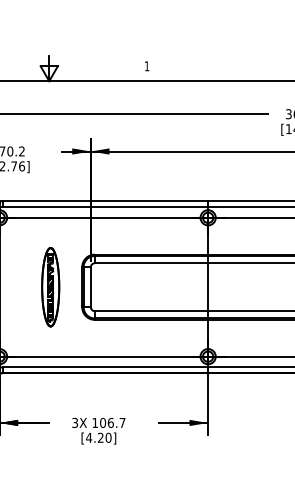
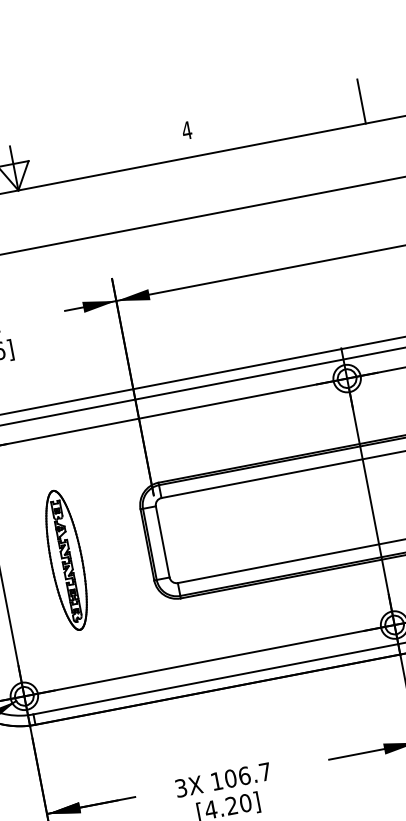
text: (146, 66) -> (186, 131), 1 -> 4
line: (244, 68) -> (360, 101), added
part: (50, 287) -> (66, 560), moved

